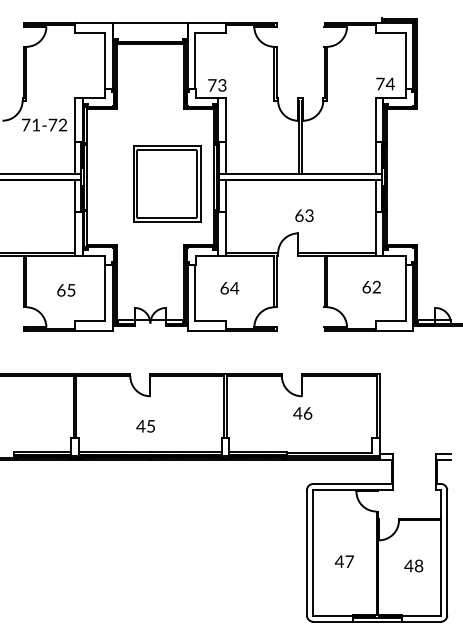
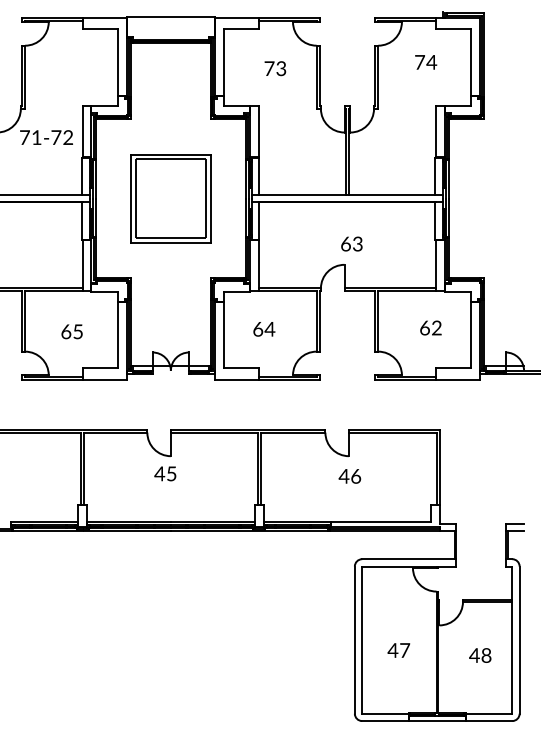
text: (385, 83) -> (425, 61), moved
text: (217, 85) -> (275, 68), moved
part: (167, 183) -> (171, 198), moved
text: (145, 426) -> (165, 474), moved

